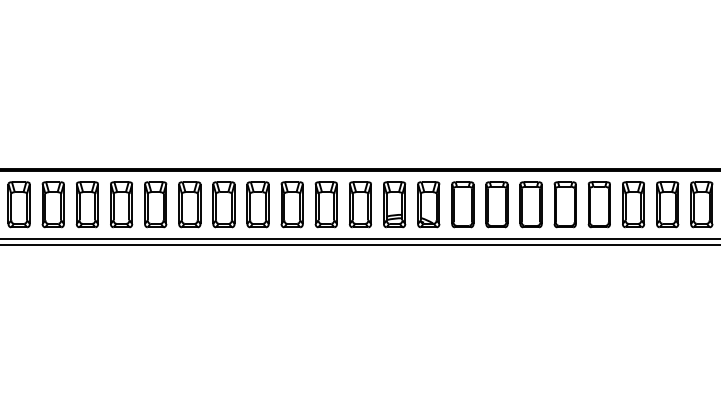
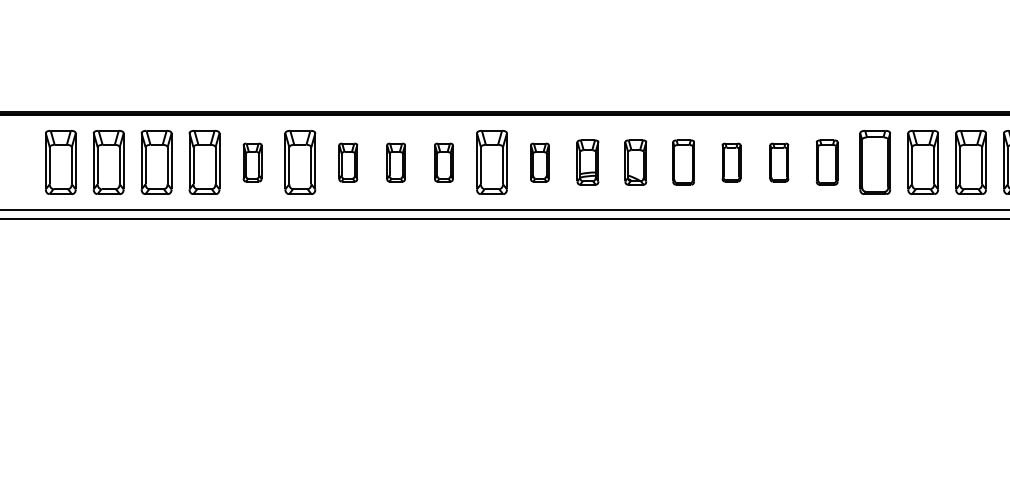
part: (155, 204) -> (252, 162), size x0.6
part: (223, 204) -> (347, 162), size x0.6
part: (257, 204) -> (395, 162), size x0.6
part: (291, 204) -> (443, 162), size x0.6
part: (360, 204) -> (539, 162), size x0.6
part: (394, 204) -> (587, 162), size x0.7
part: (428, 204) -> (635, 162), size x0.7
part: (462, 204) -> (683, 162), size x0.7
part: (496, 204) -> (730, 162), size x0.6
part: (530, 204) -> (778, 162), size x0.6
part: (564, 204) -> (826, 162), size x0.7

